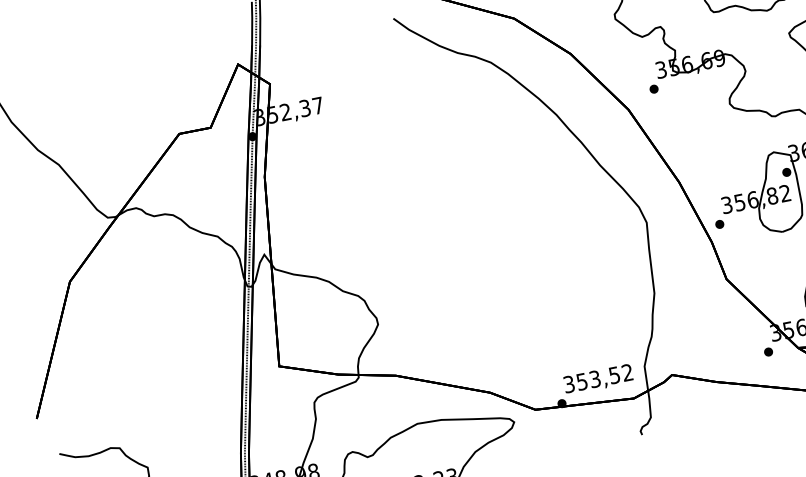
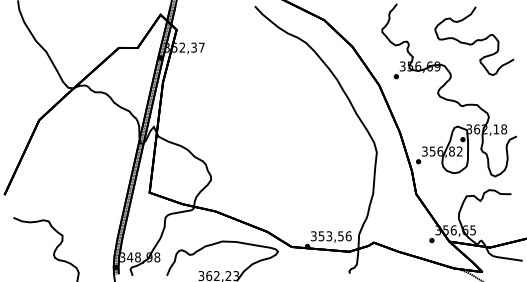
text: (627, 373) -> (348, 236), 353,52 -> 353,56

